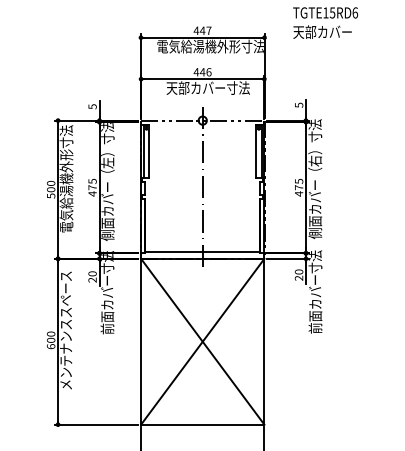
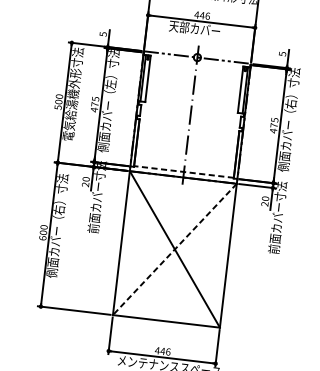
text: (238, 87) -> (231, 32), 天部カバー寸法 -> 天部カバー
line: (202, 252) -> (183, 171), solid -> dashed
text: (65, 330) -> (56, 225), メンテナンススペース -> 側面カバー（右）寸法
line: (202, 342) -> (174, 250), solid -> dashed

